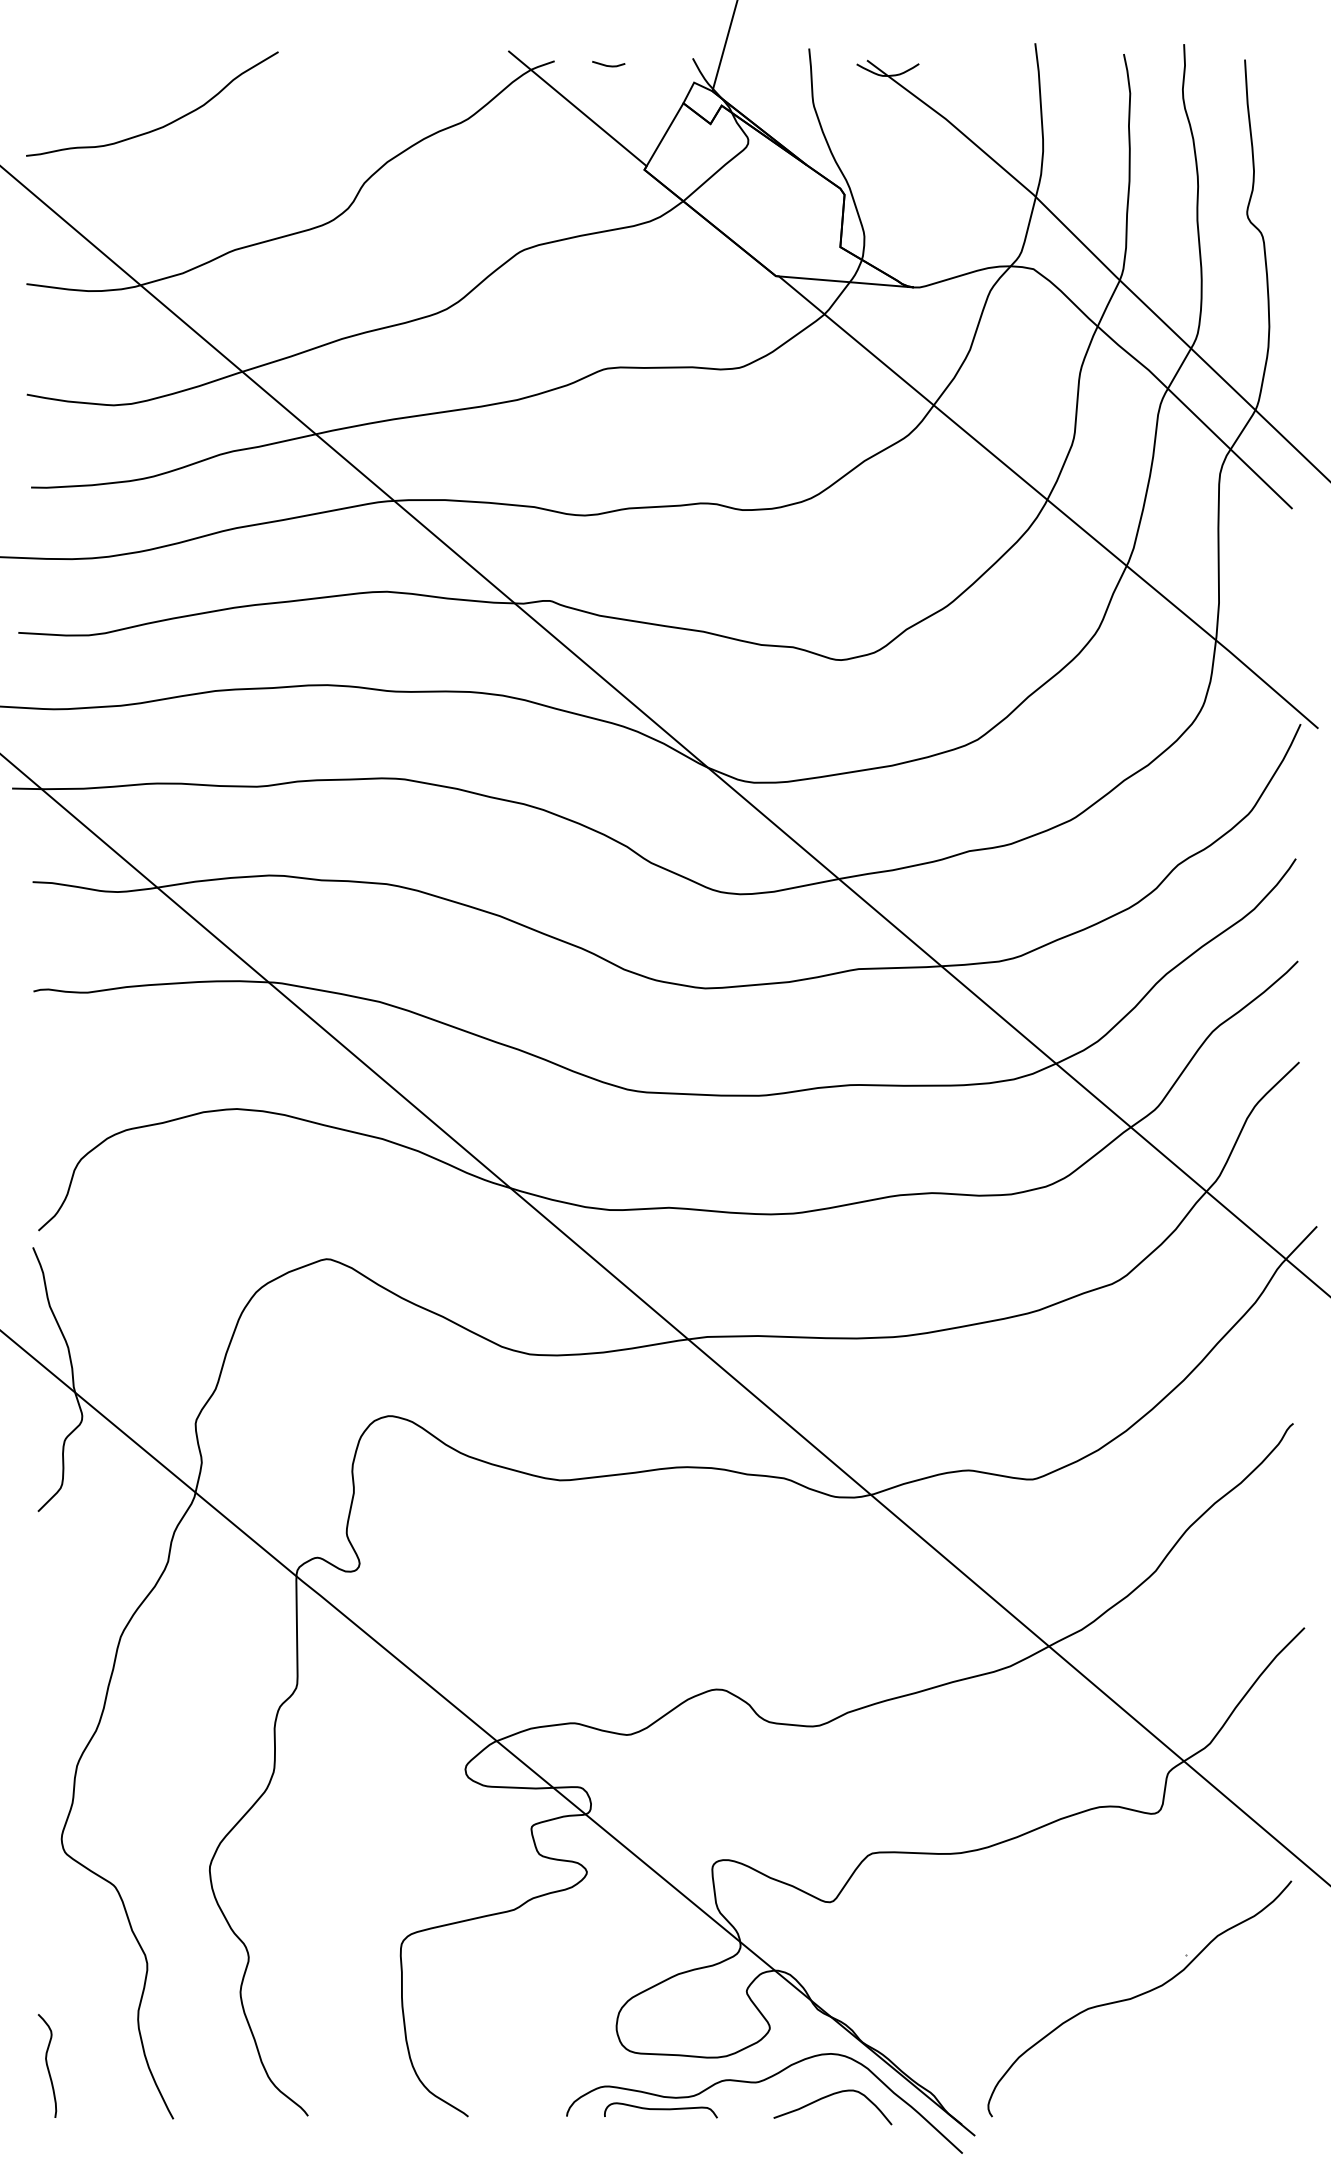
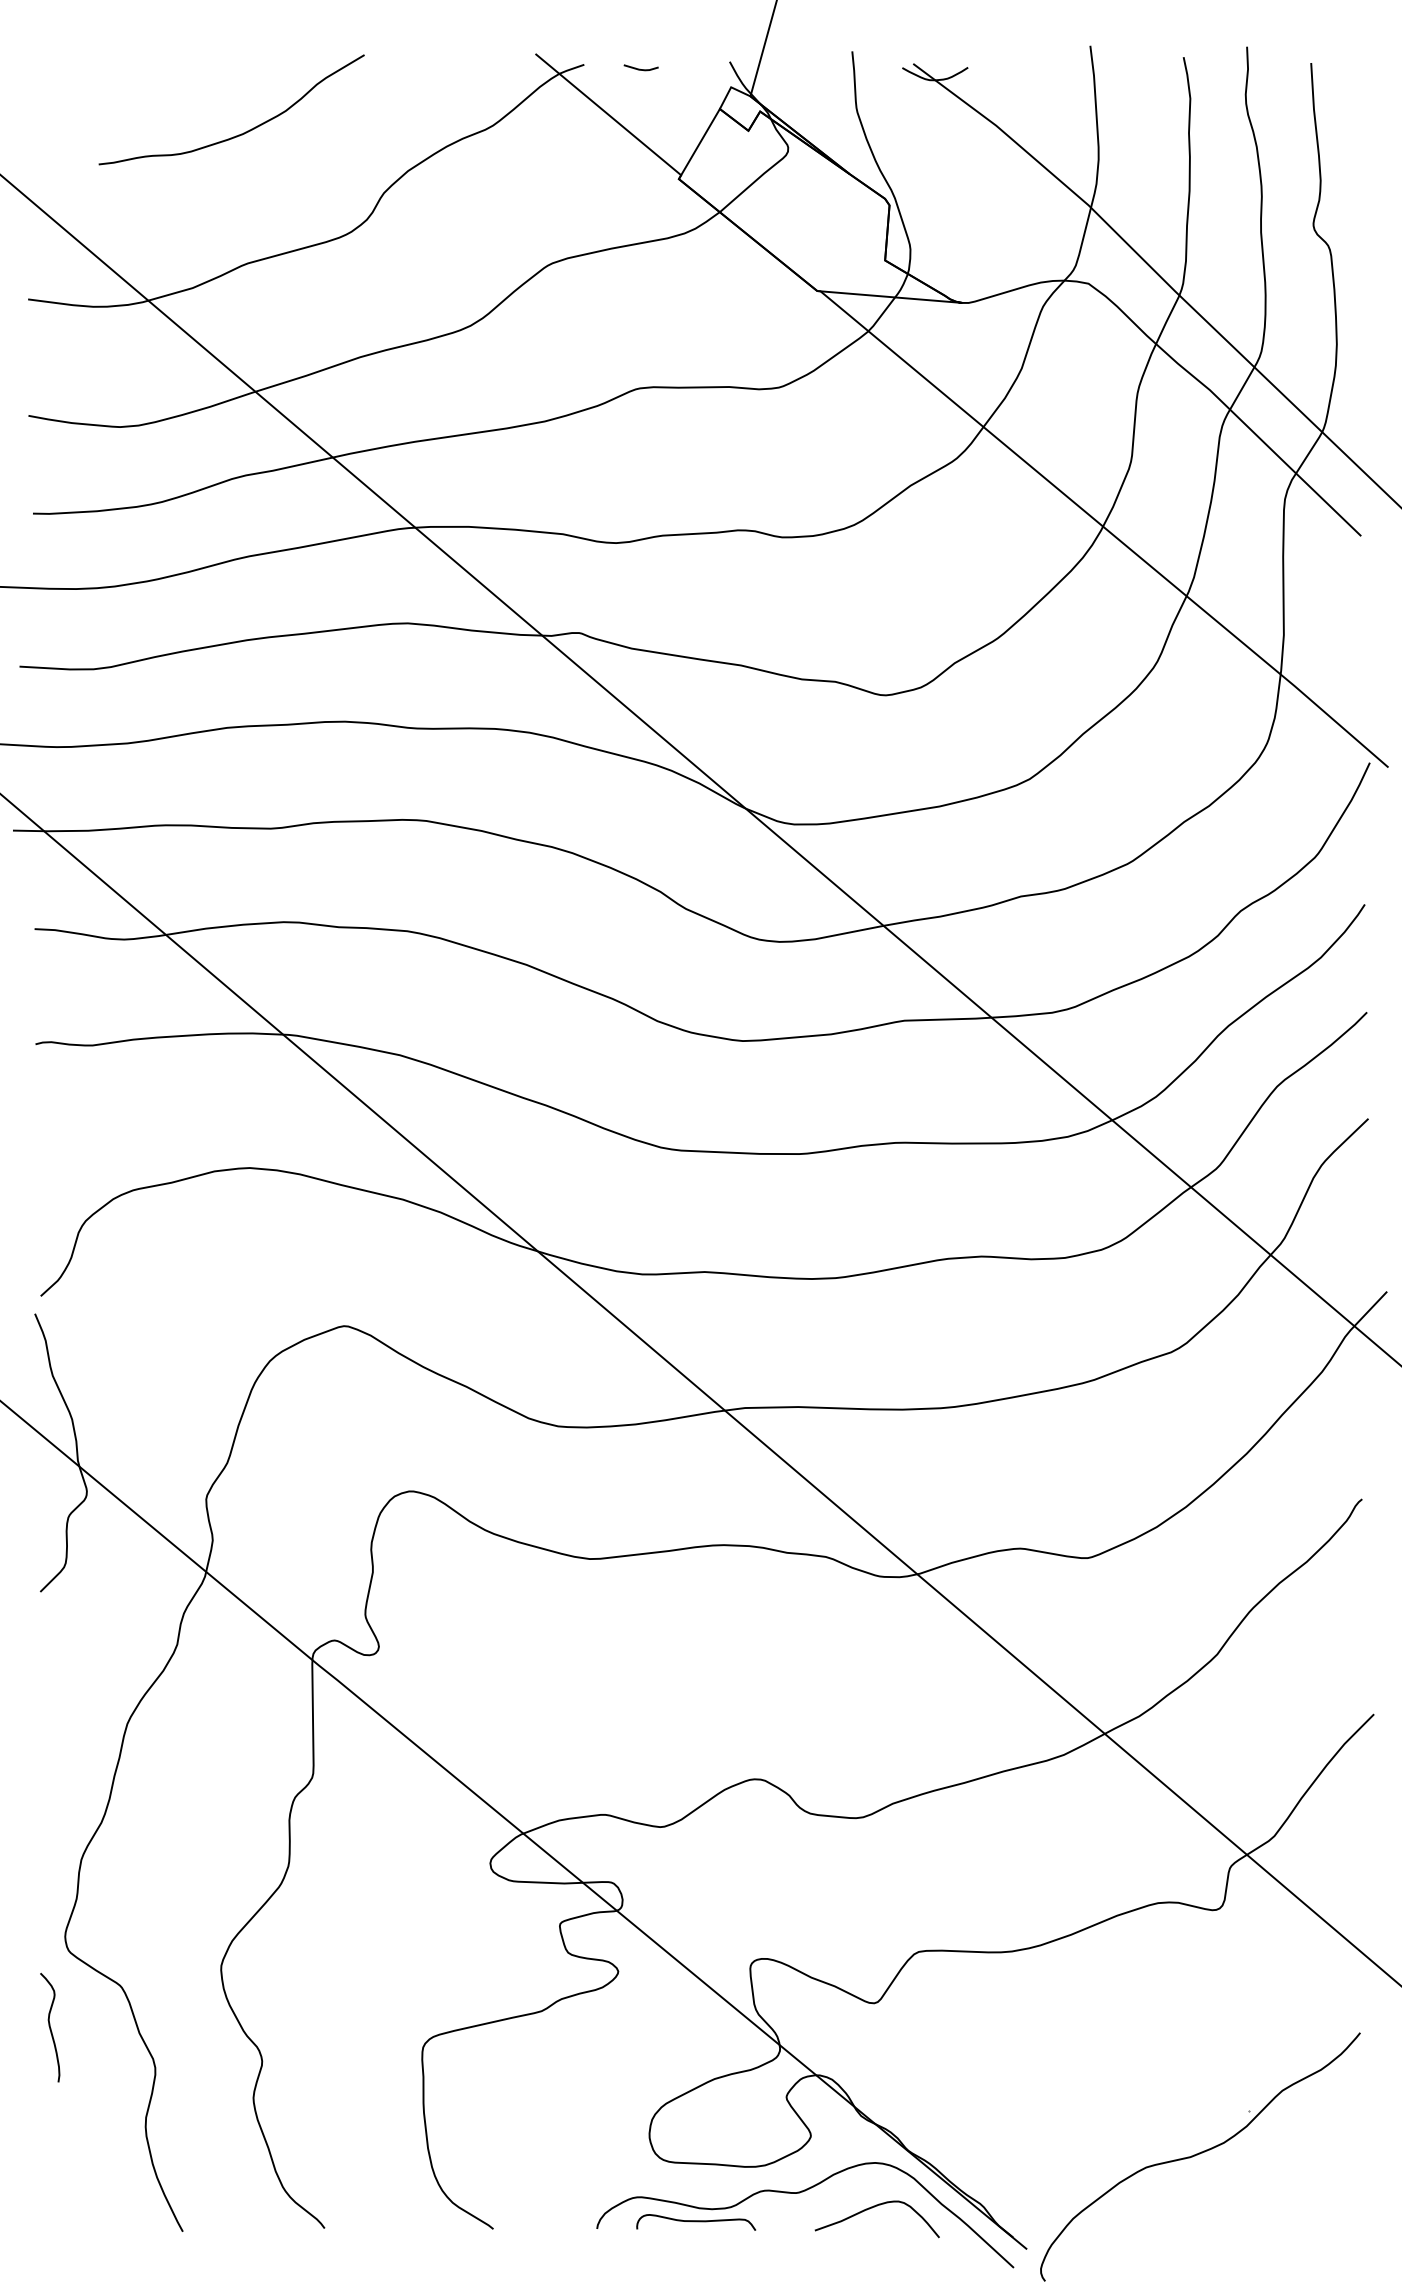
curve: (163, 125) -> (243, 132), moved
part: (1139, 1998) -> (1200, 2156), moved
curve: (47, 2065) -> (50, 2027), moved

